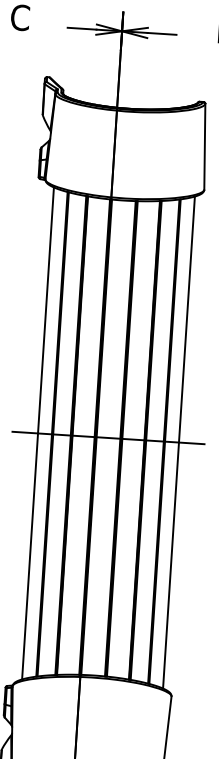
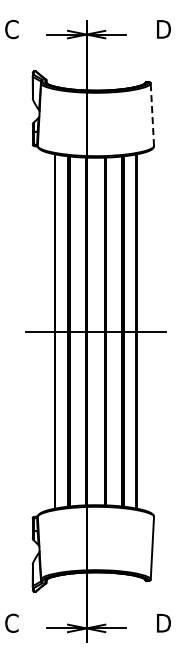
line: (205, 146) -> (152, 114), solid -> dashed
line: (38, 433) -> (44, 331), removed
line: (178, 442) -> (147, 331), removed

